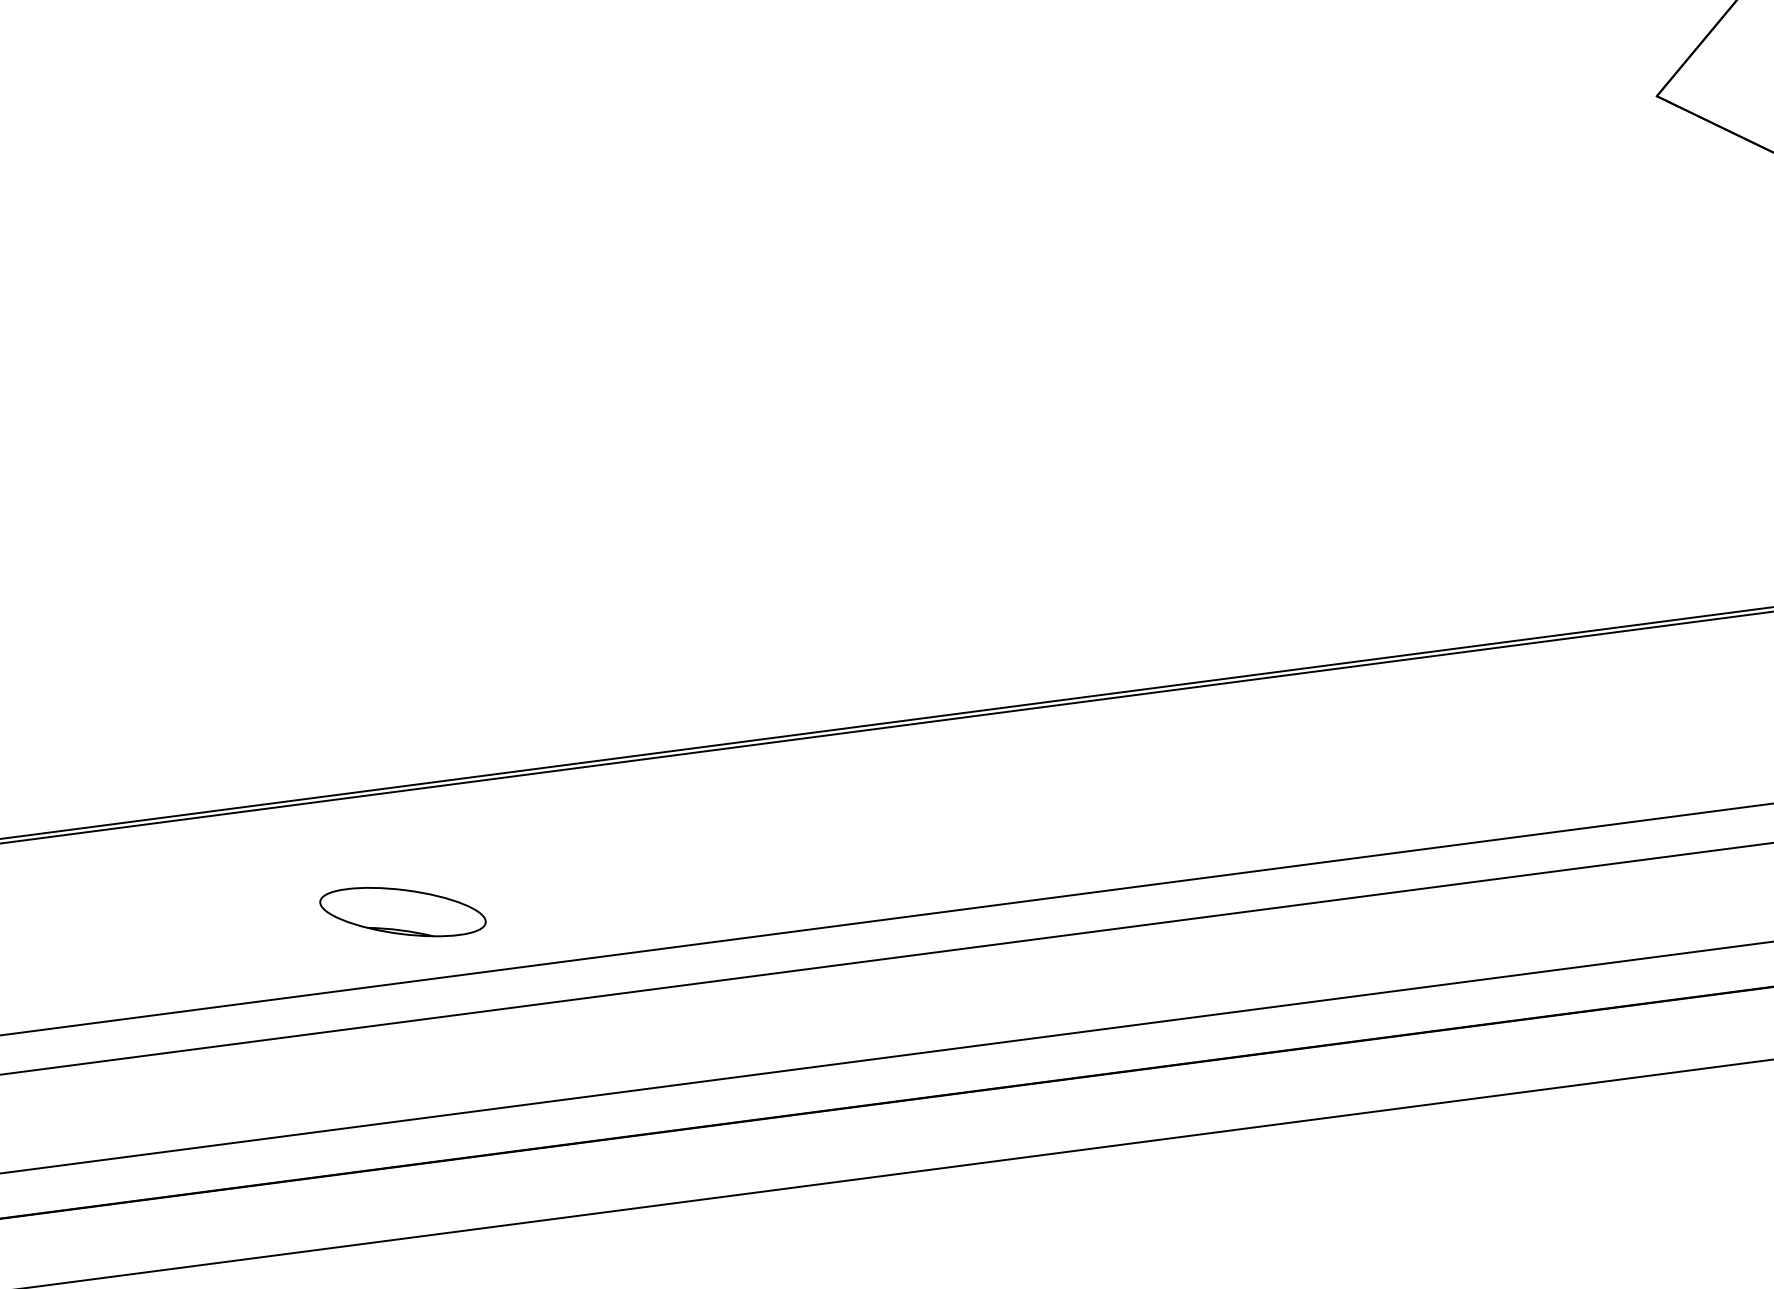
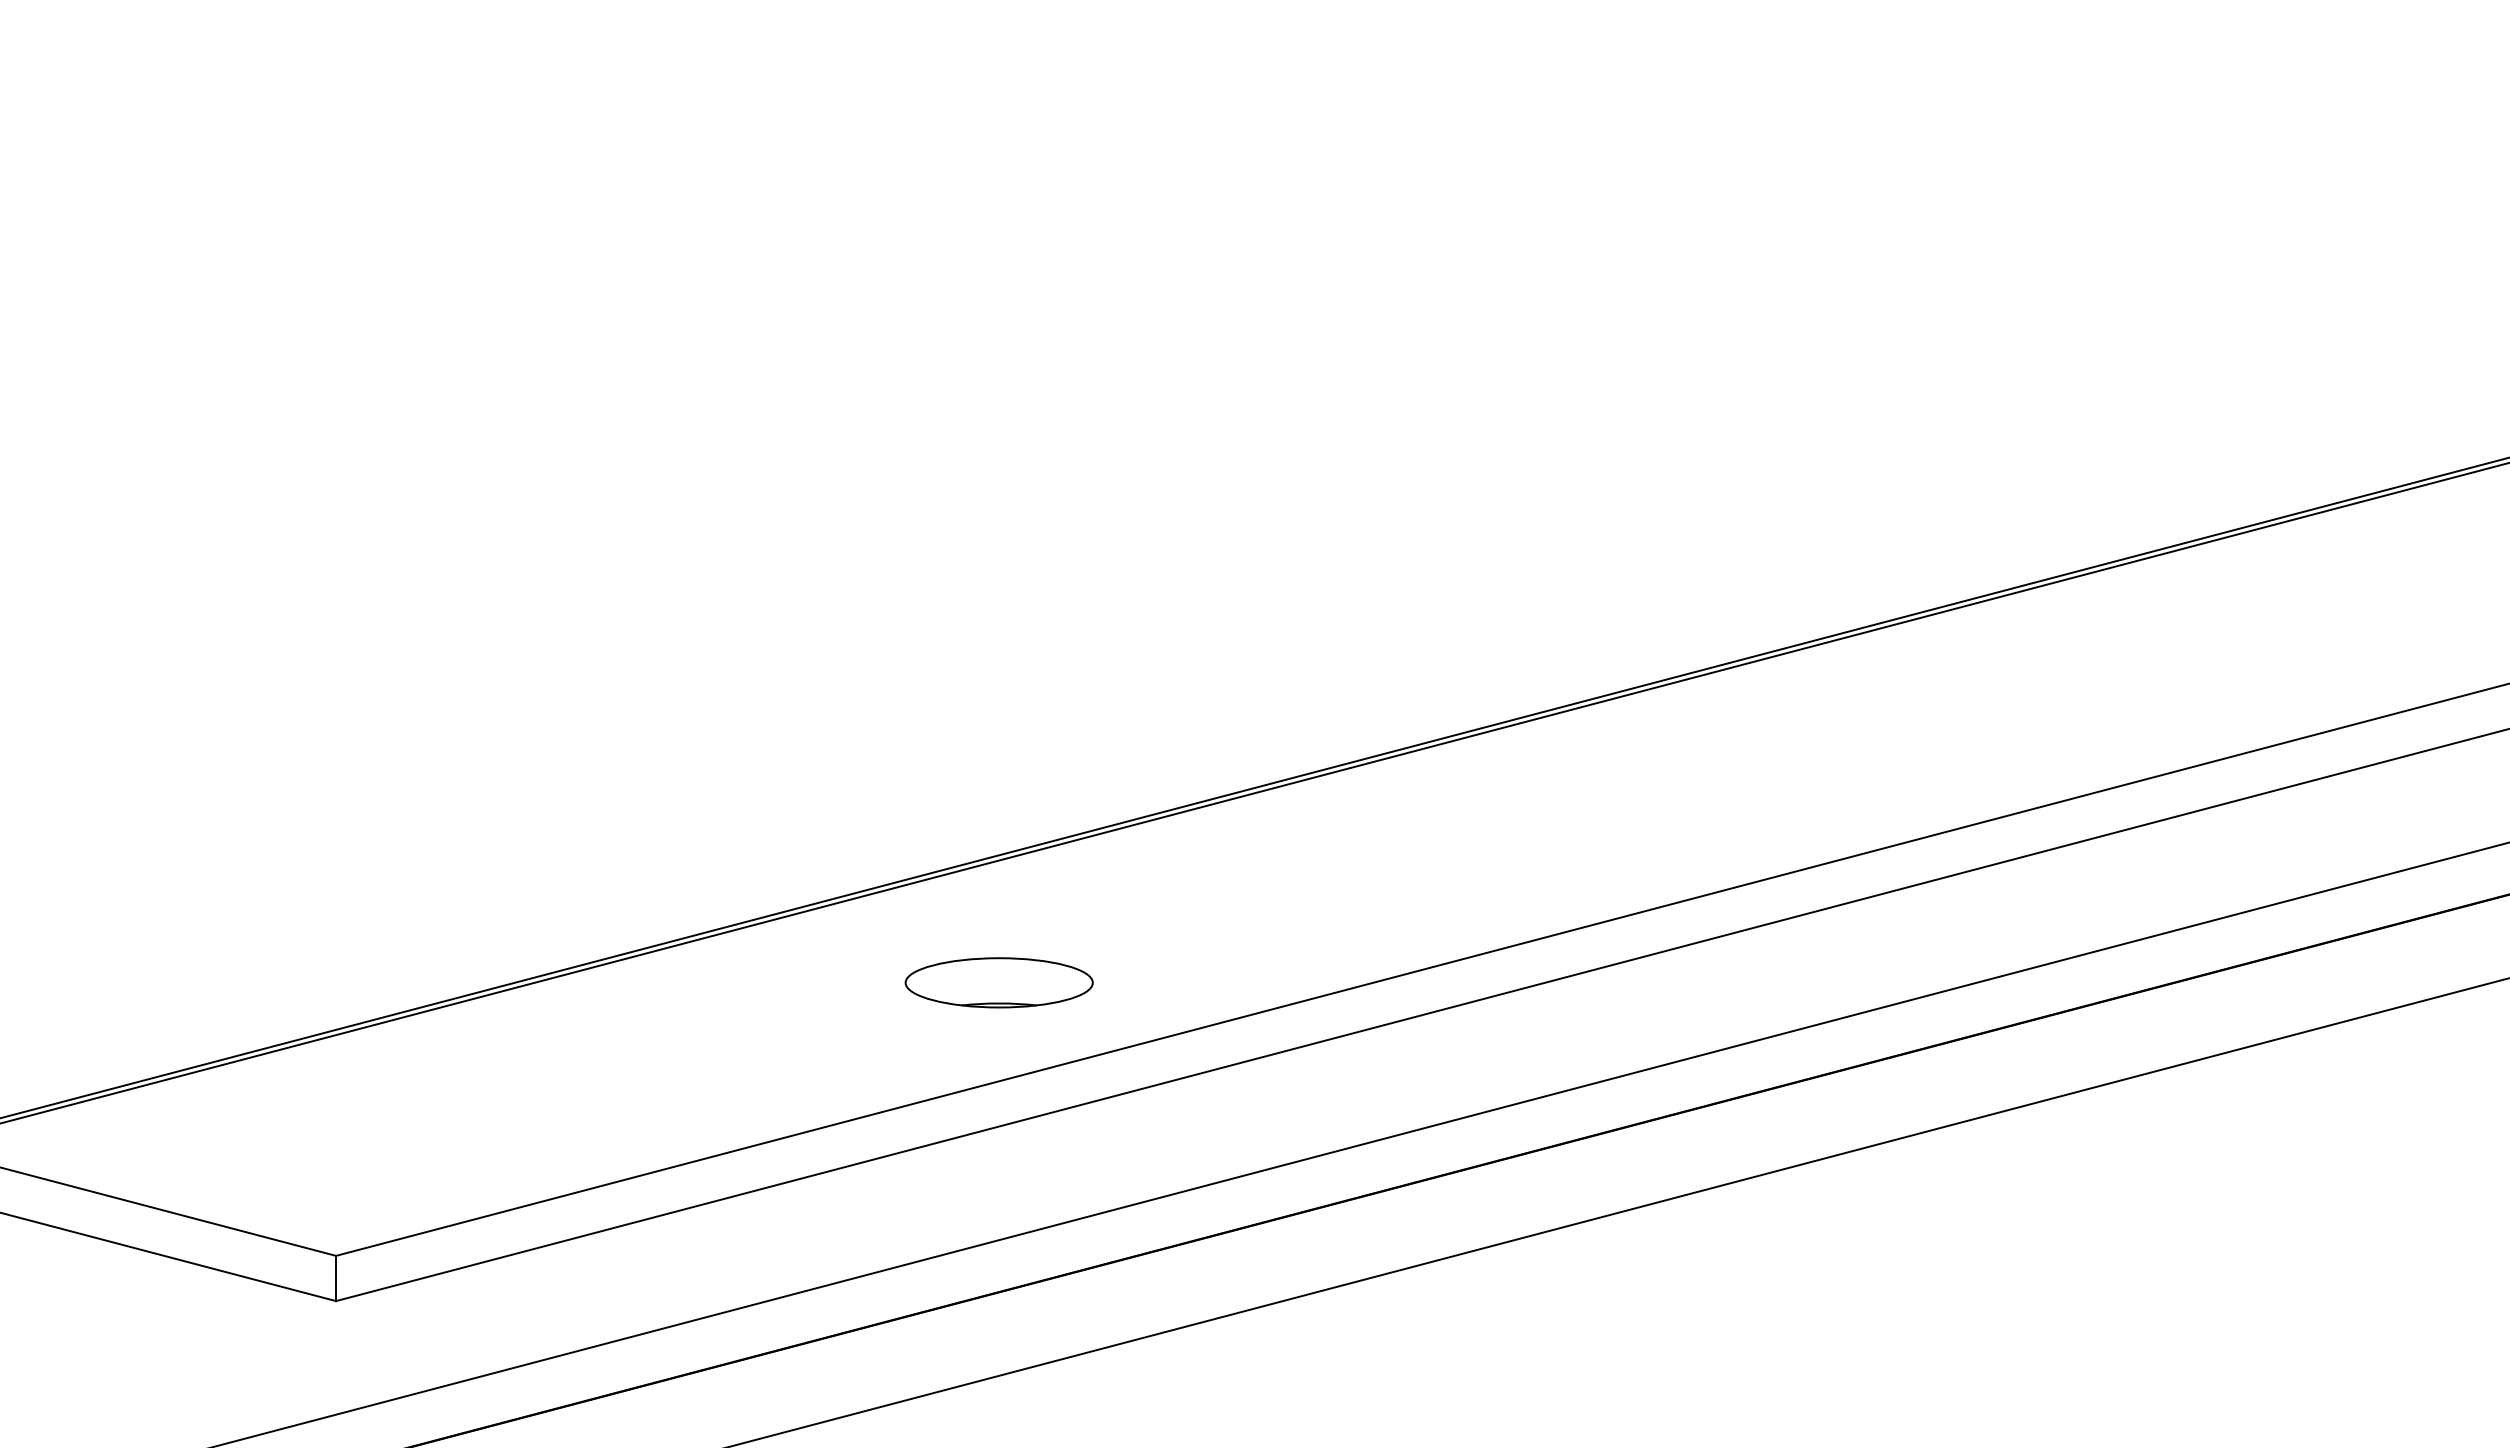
part: (402, 911) -> (998, 982), moved

